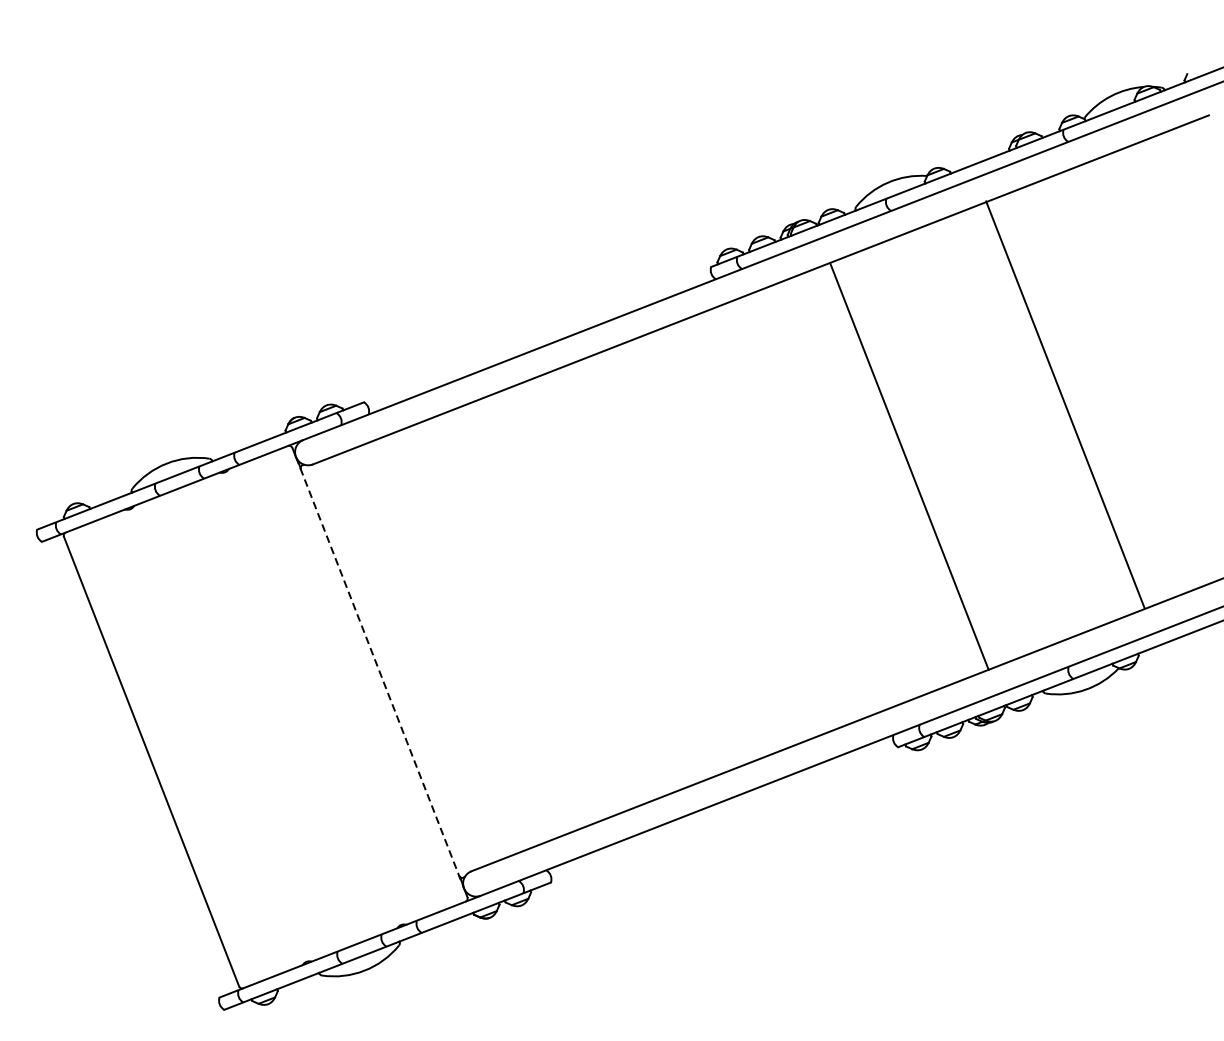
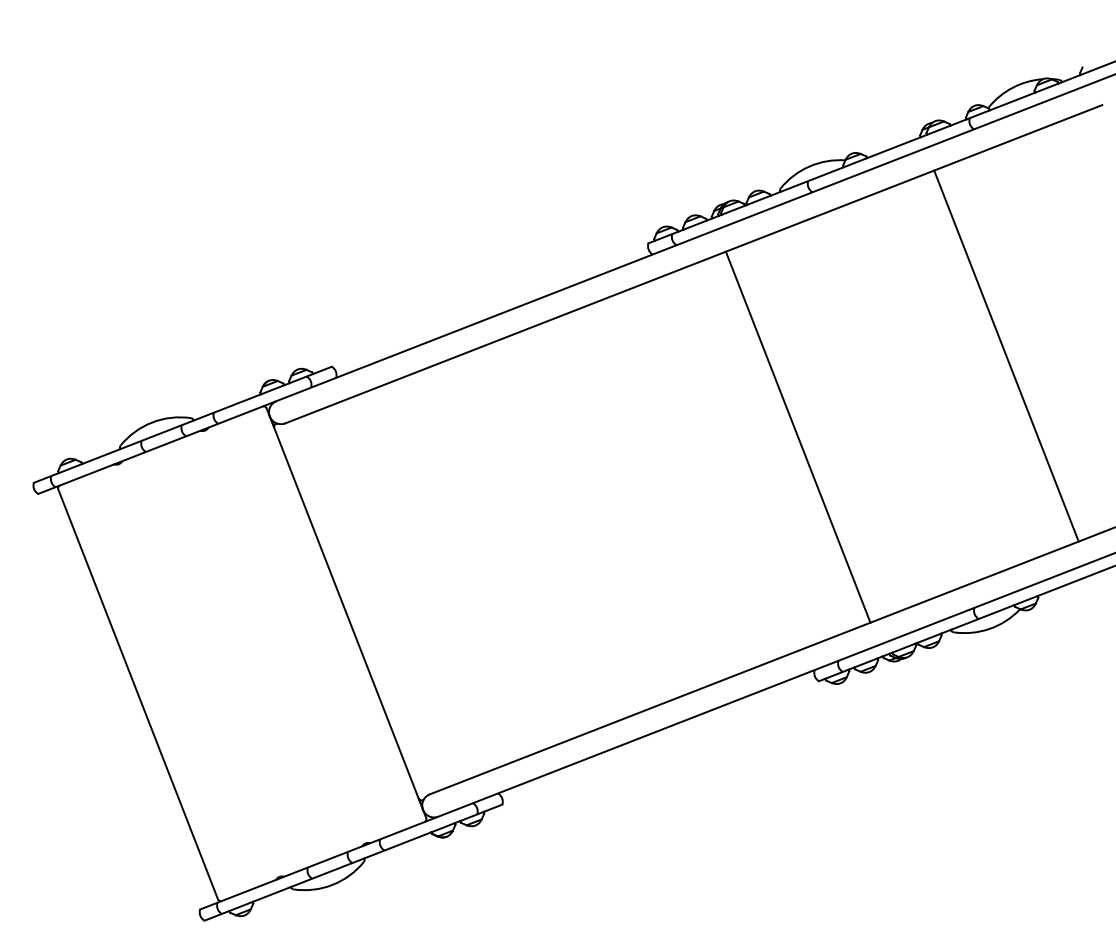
line: (1065, 404) -> (1006, 355), moved
line: (908, 465) -> (797, 436), moved
line: (380, 672) -> (346, 613), dashed -> solid

